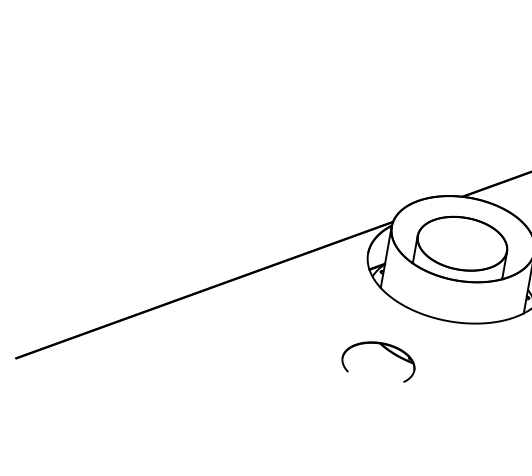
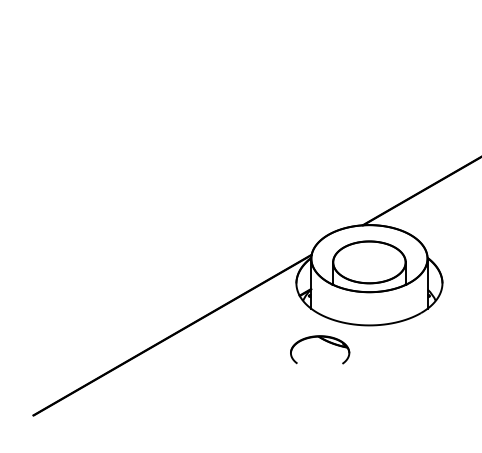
part: (386, 350) -> (324, 341), moved

